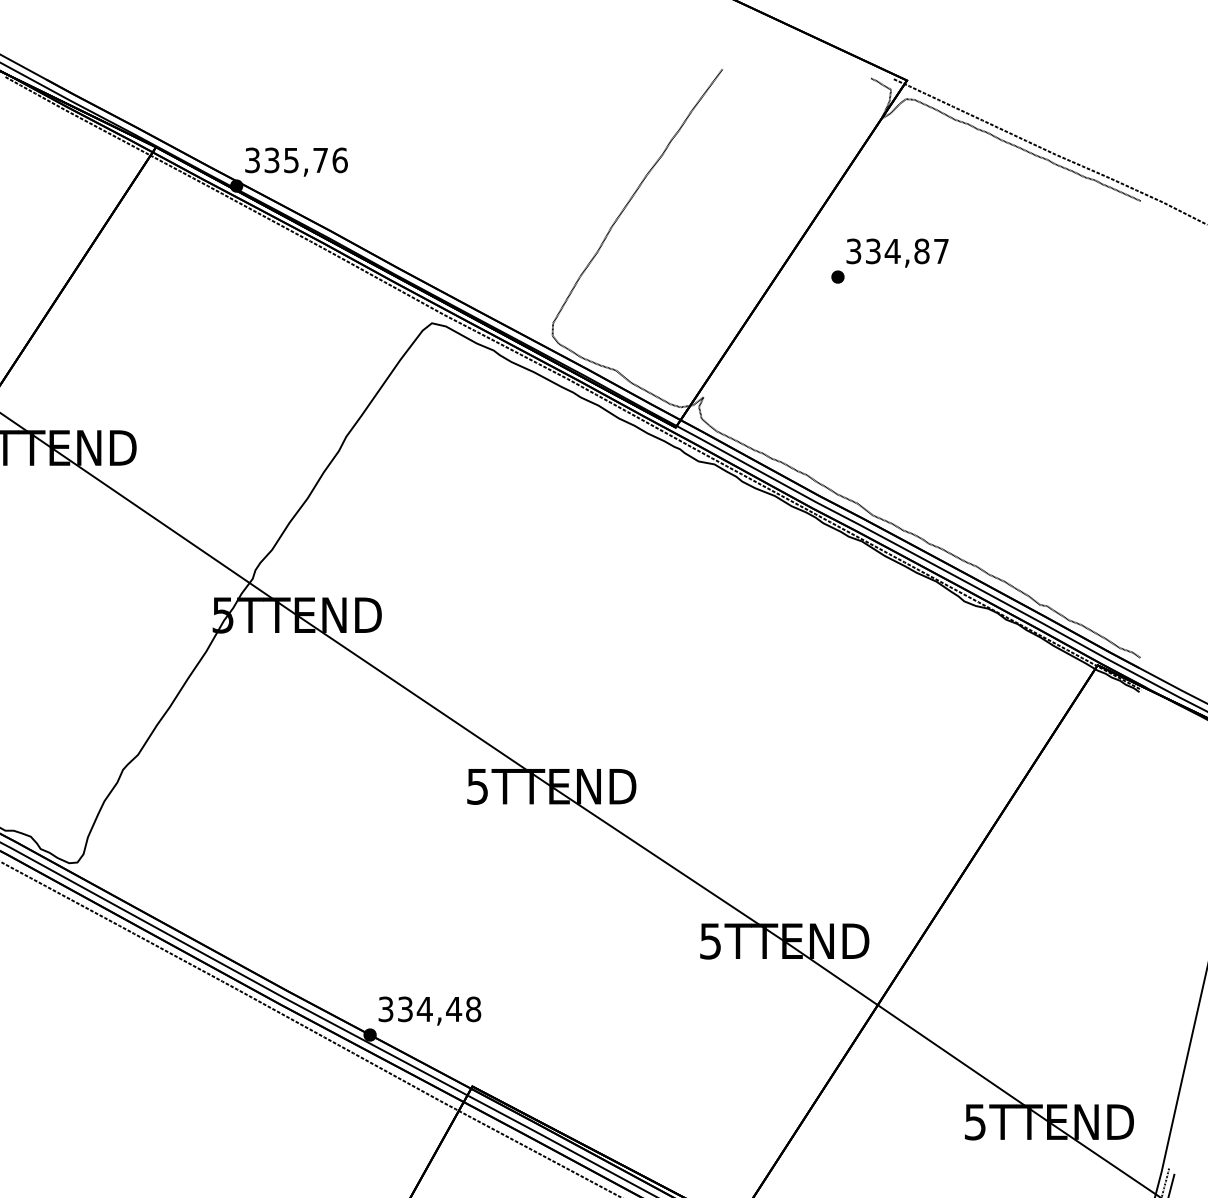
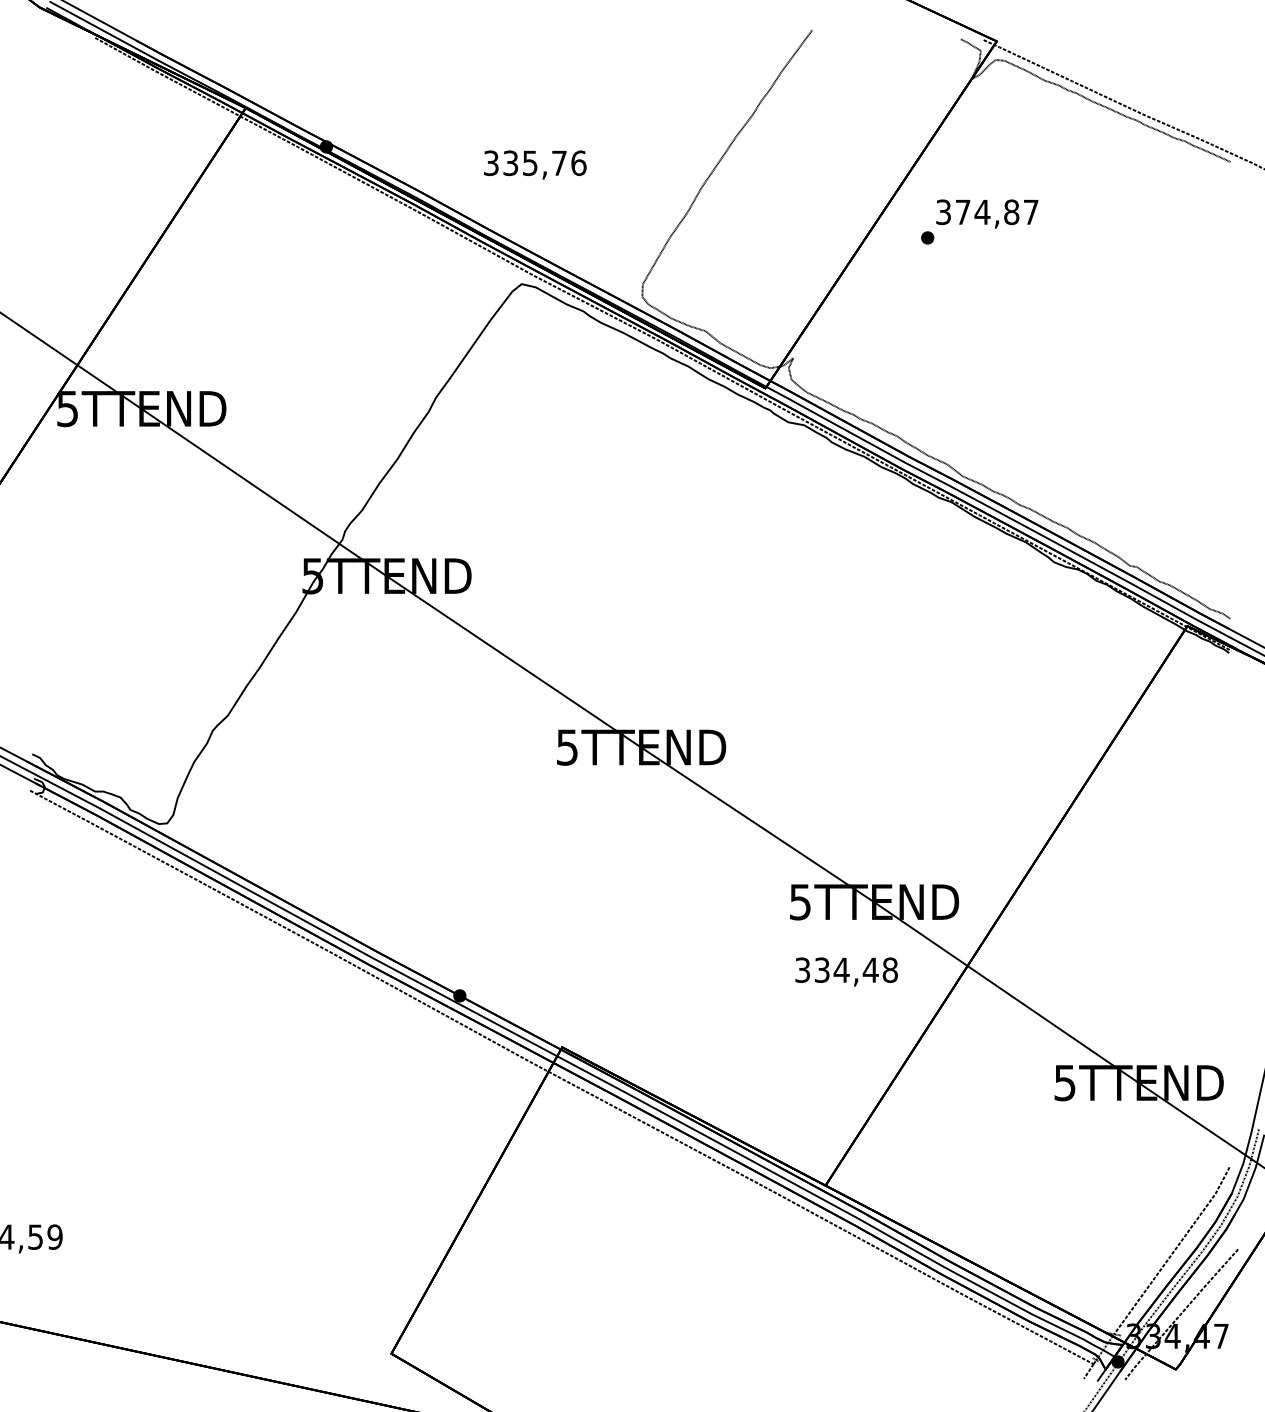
text: (296, 161) -> (535, 164), moved
text: (872, 251) -> (962, 212), 334,87 -> 374,87
text: (429, 1010) -> (846, 971), moved

